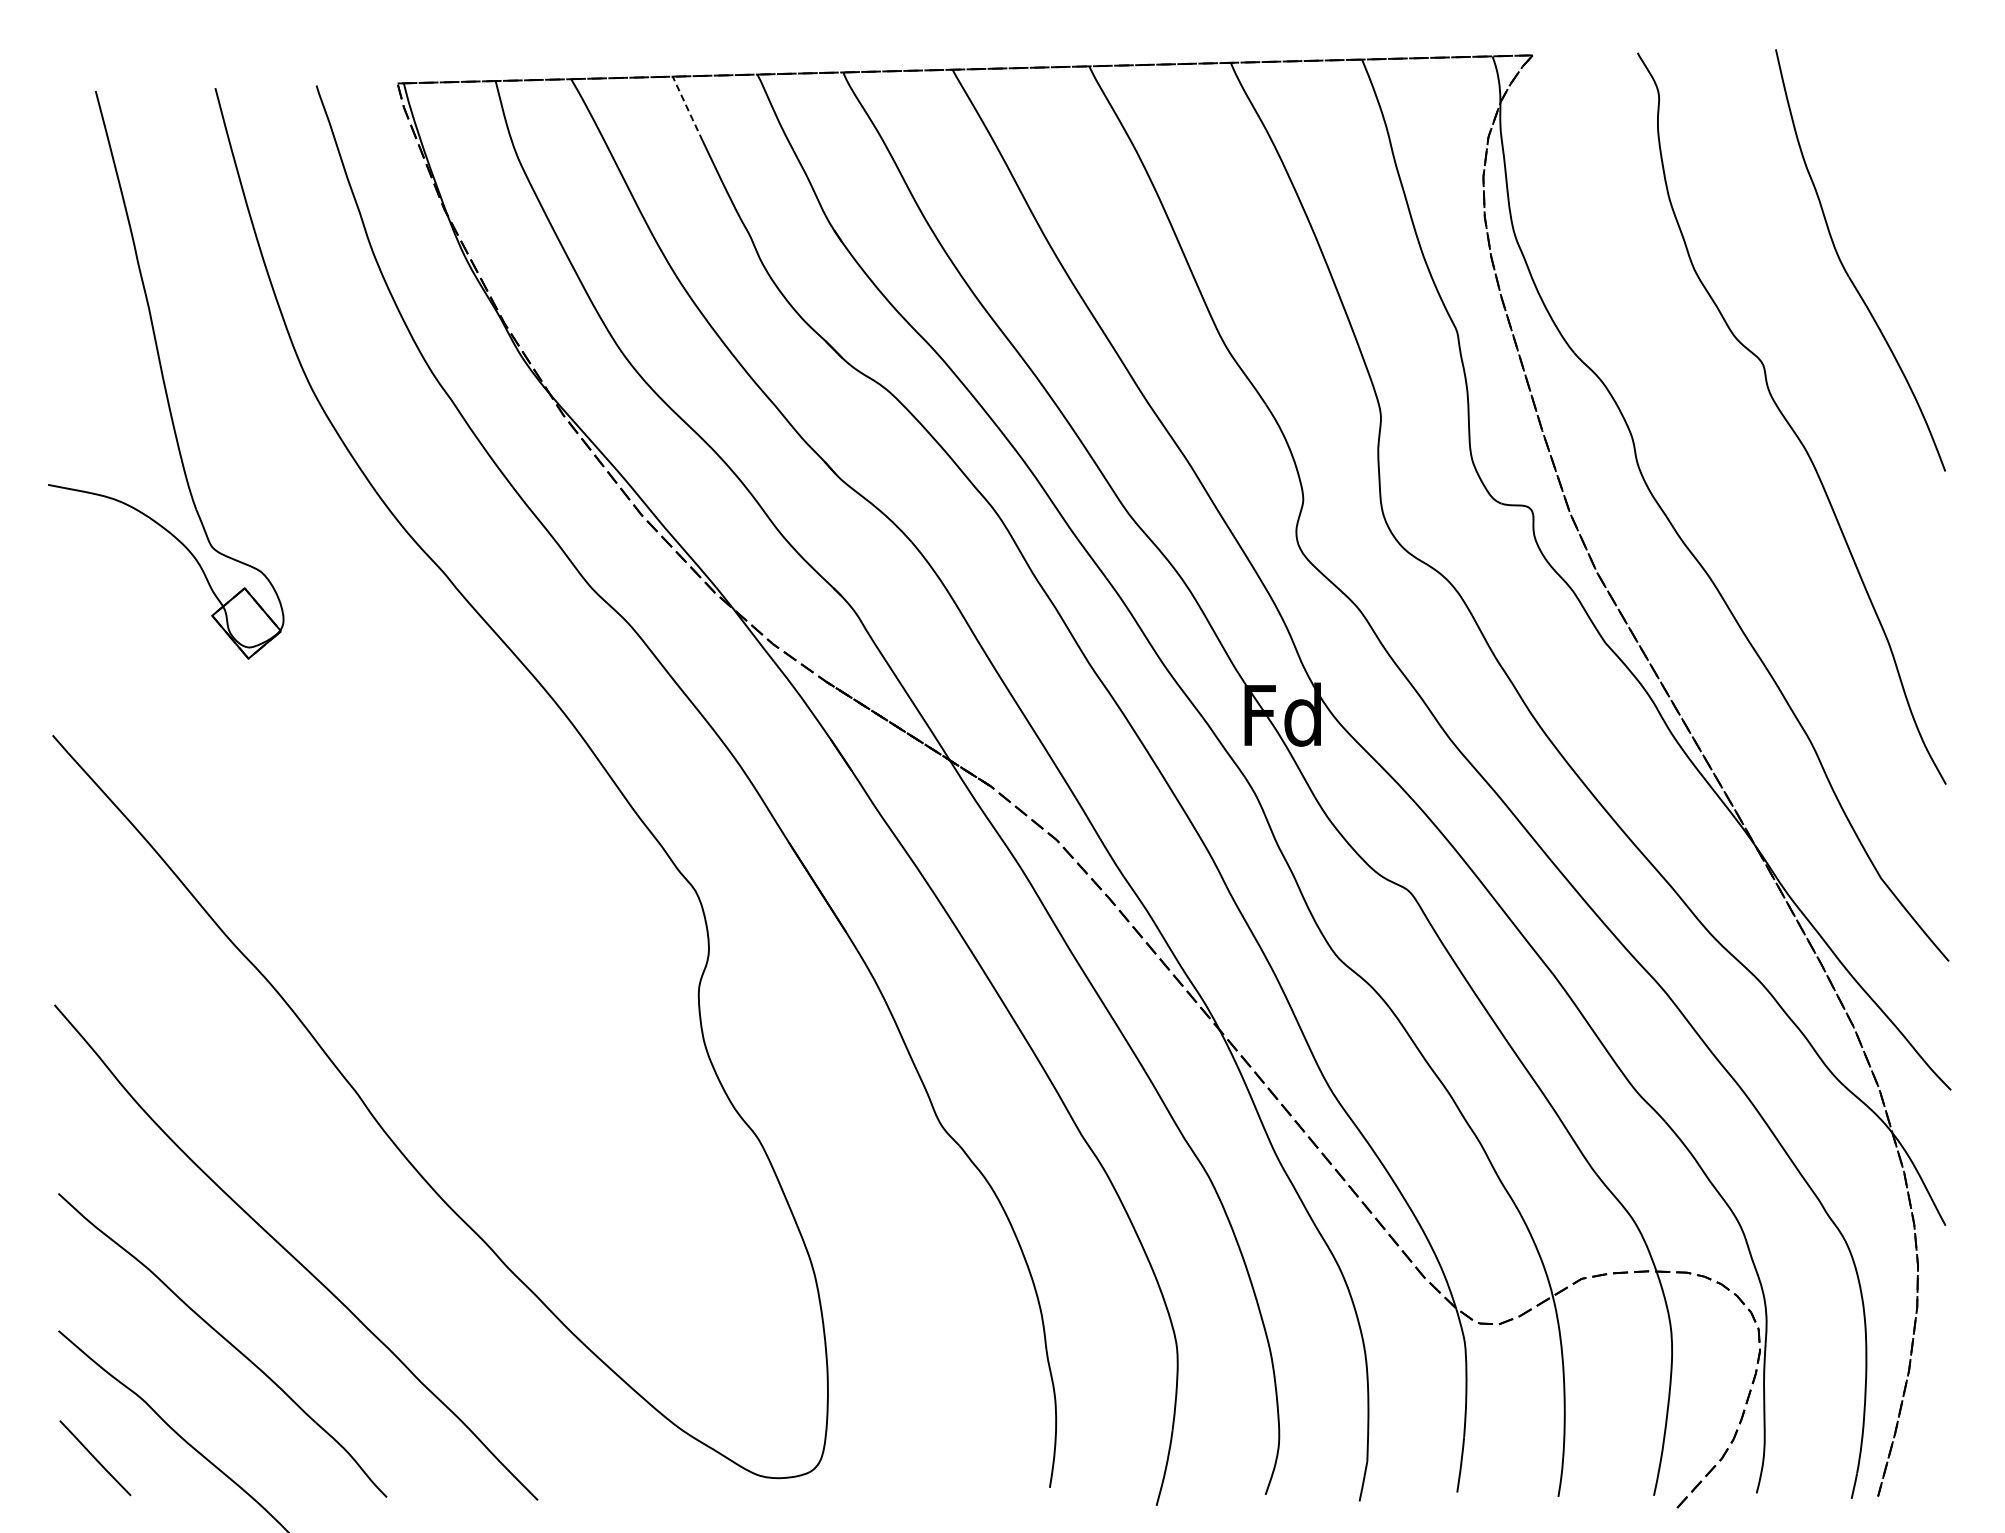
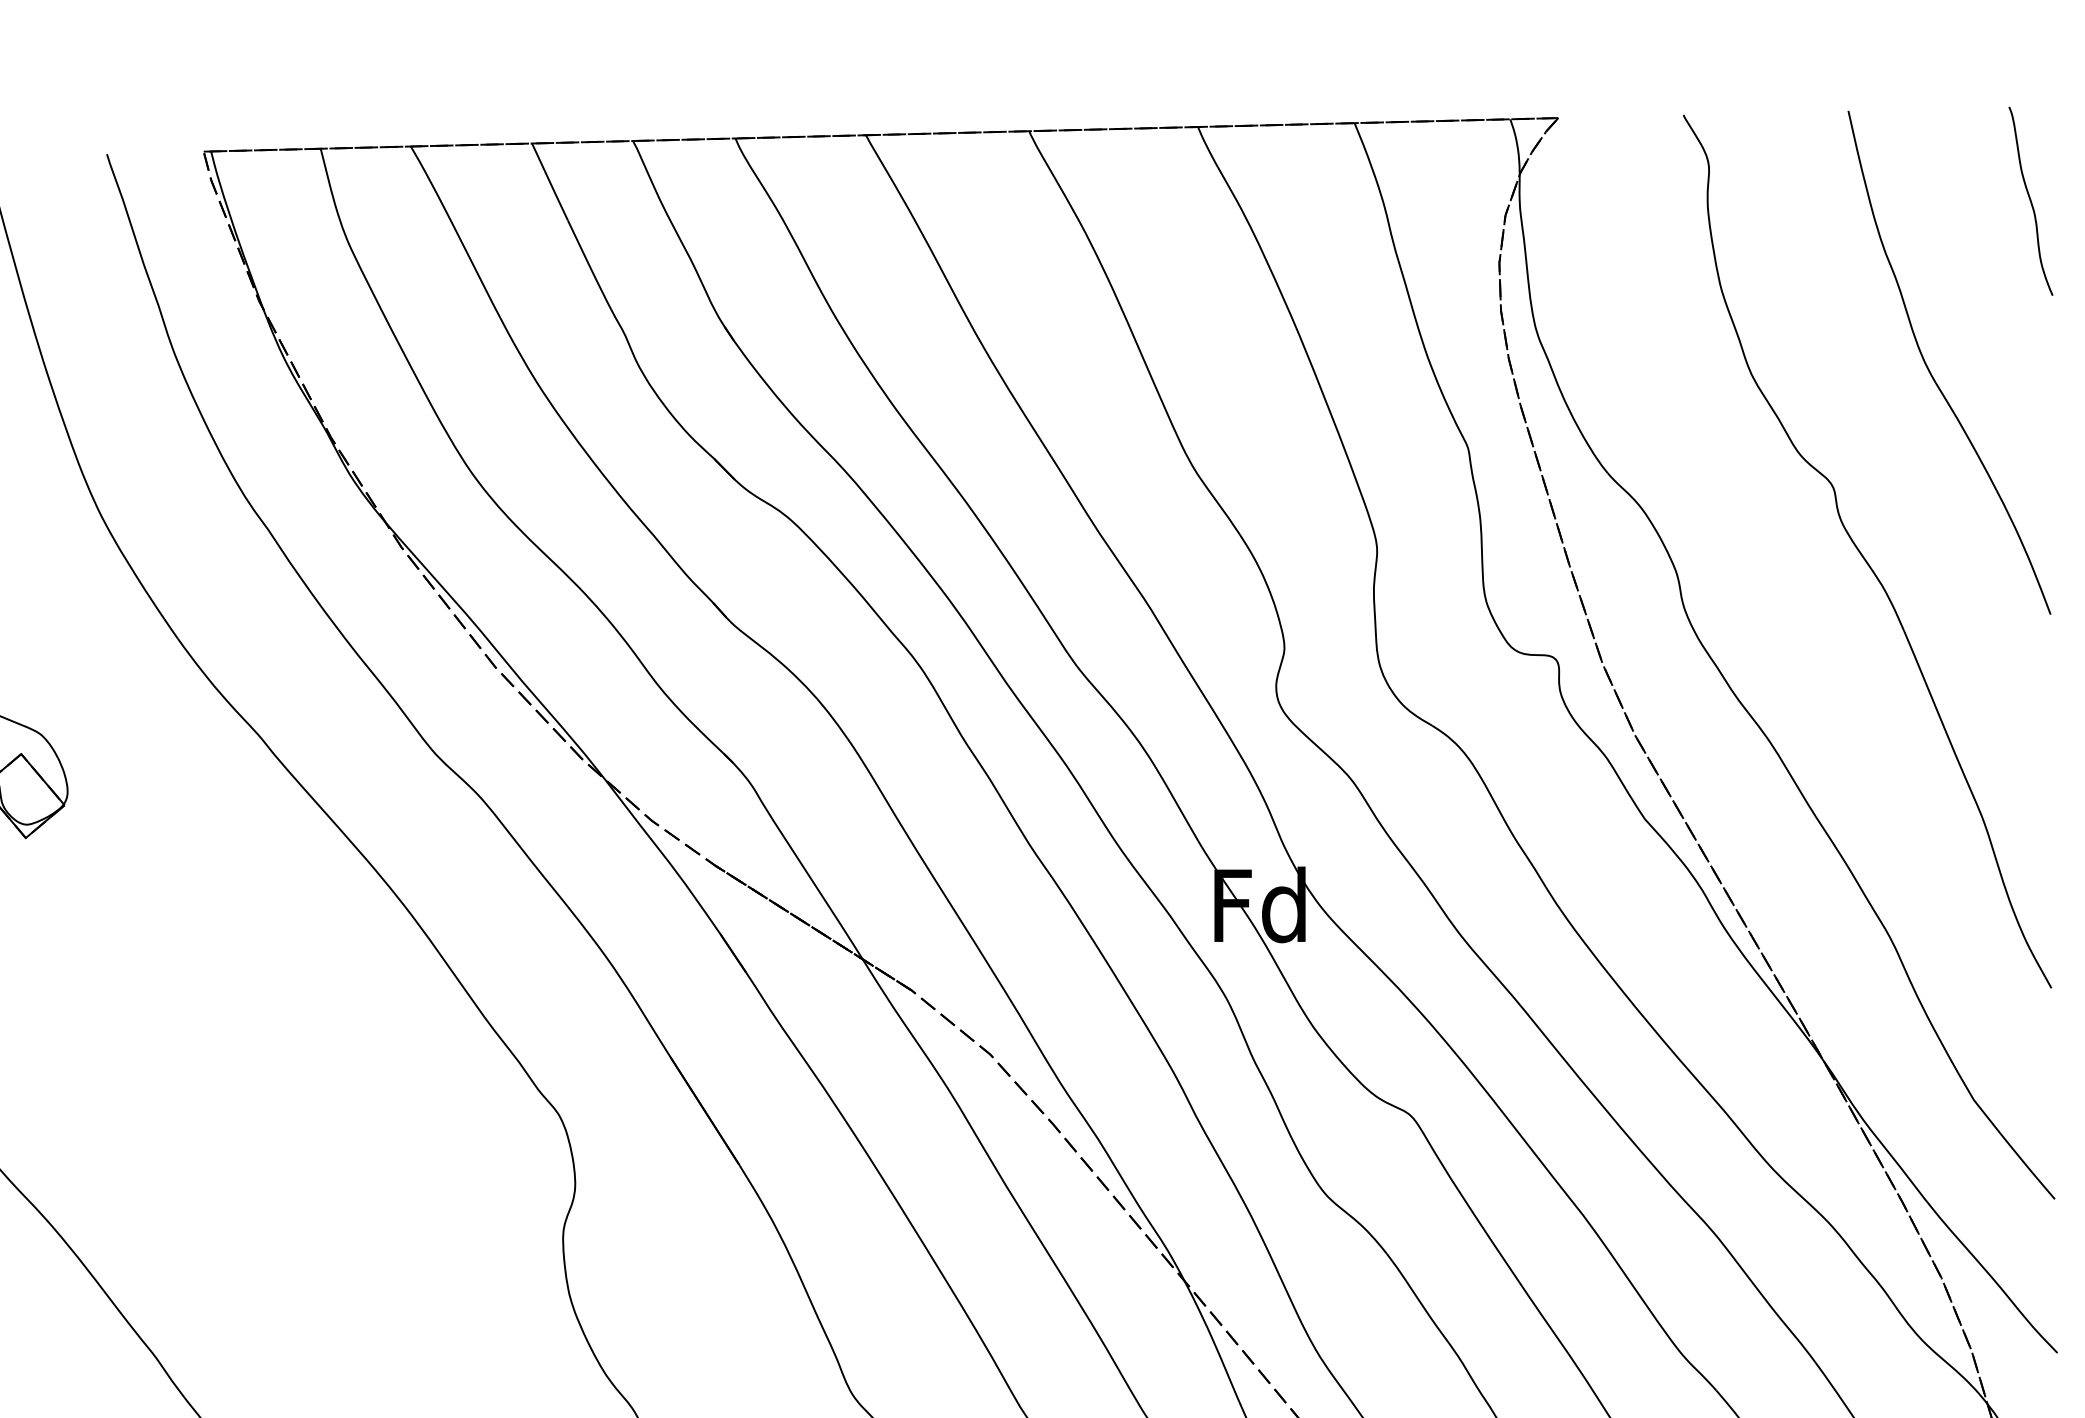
line: (687, 109) -> (549, 182), dashed -> solid
curve: (1928, 124) -> (2030, 200), added

